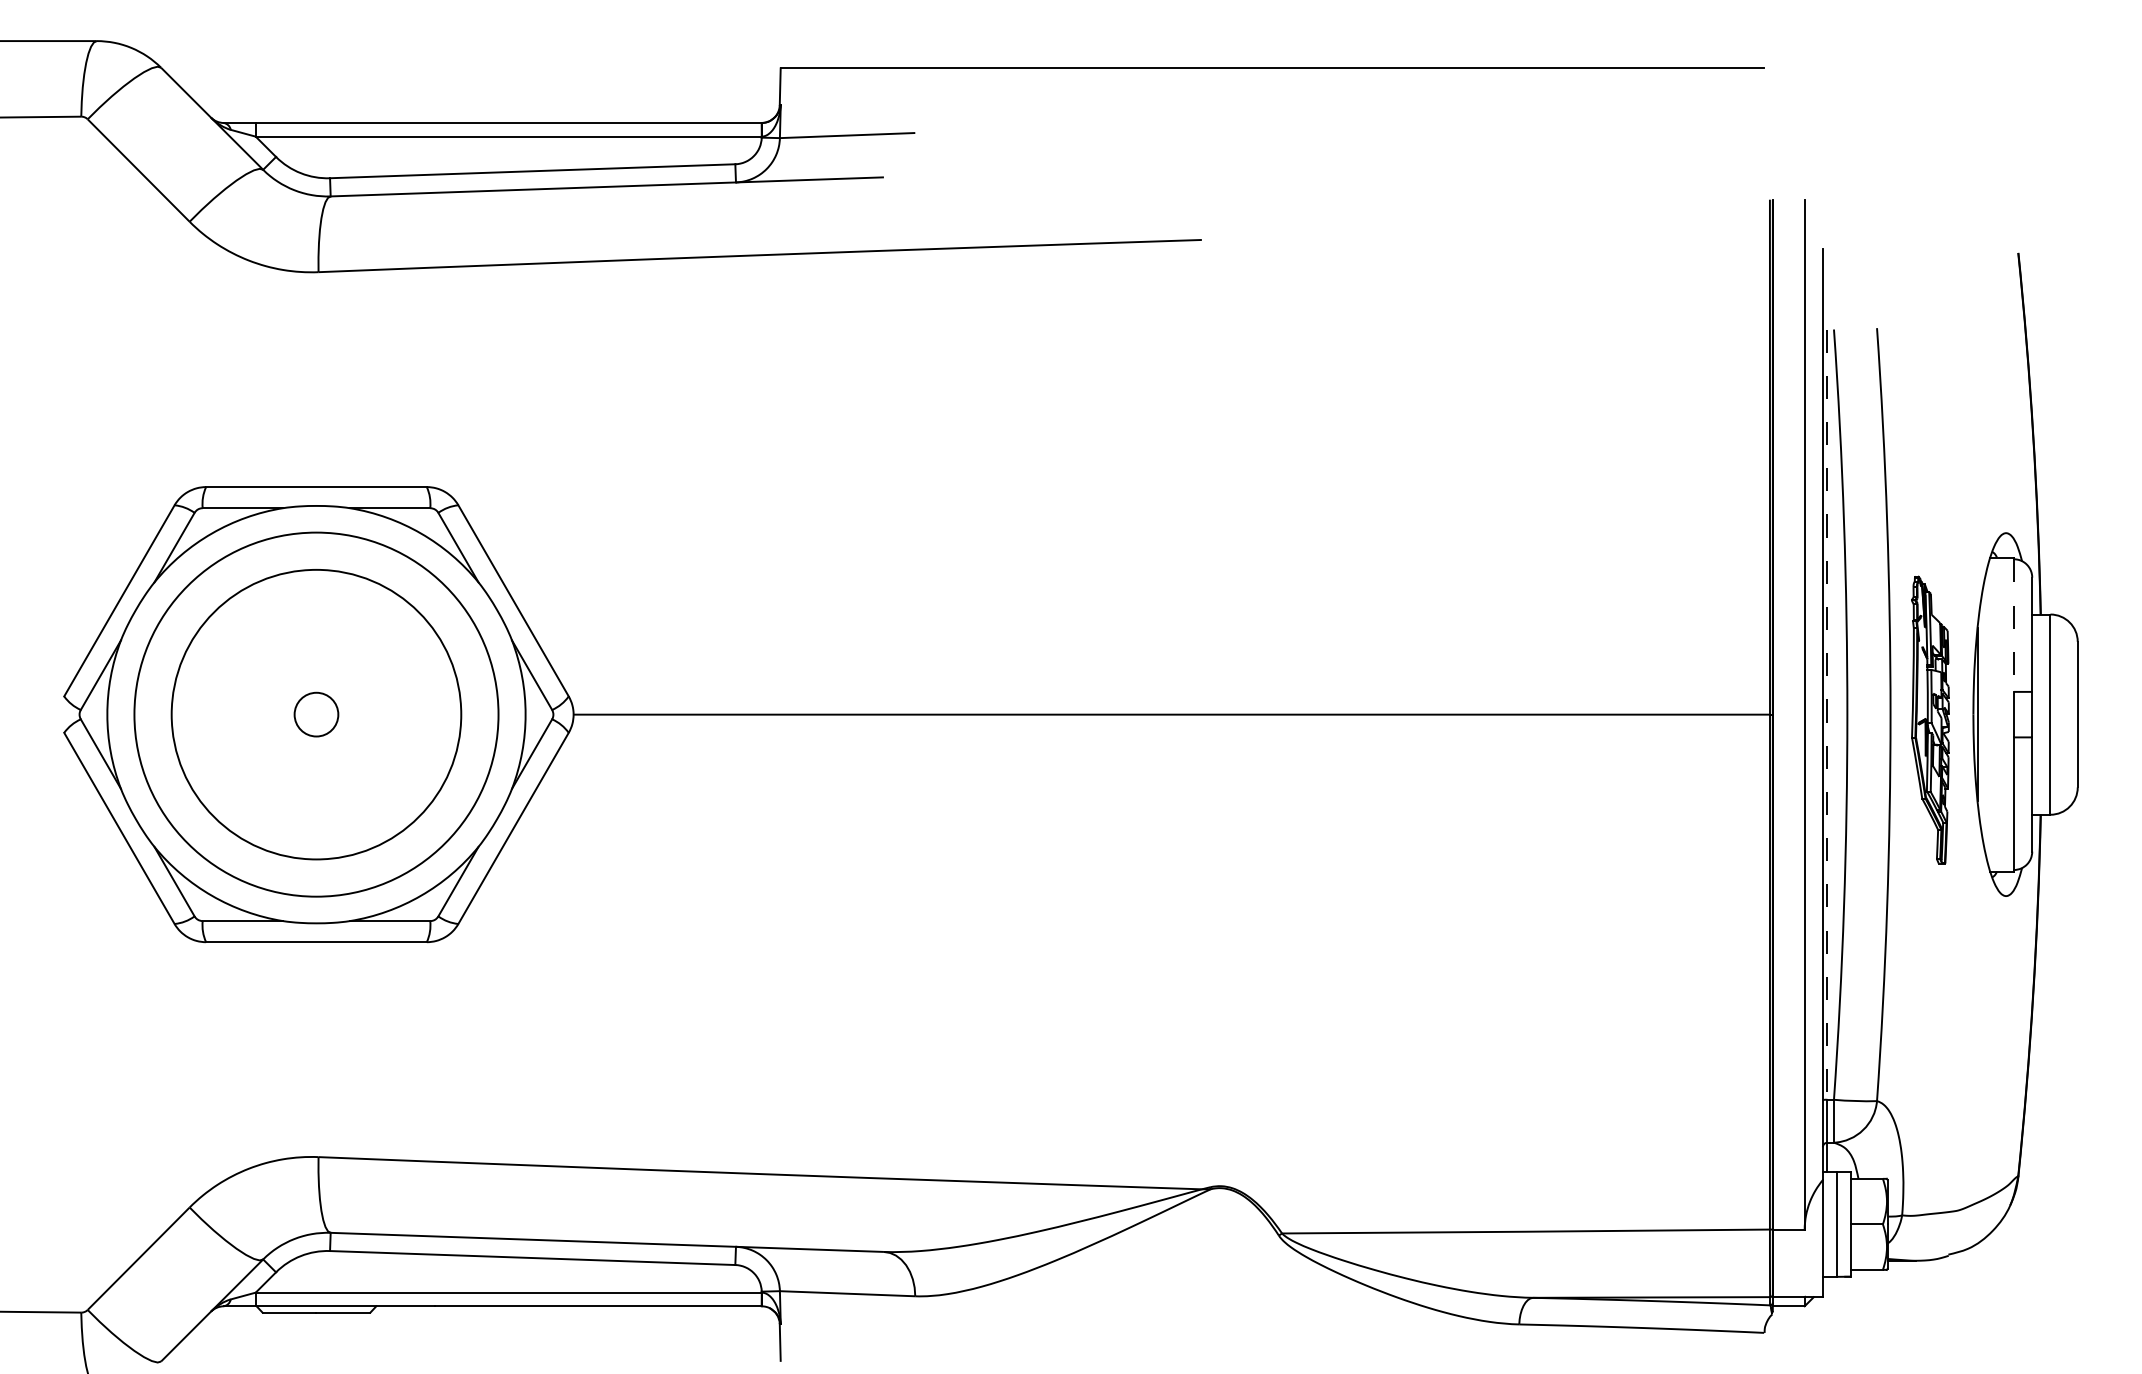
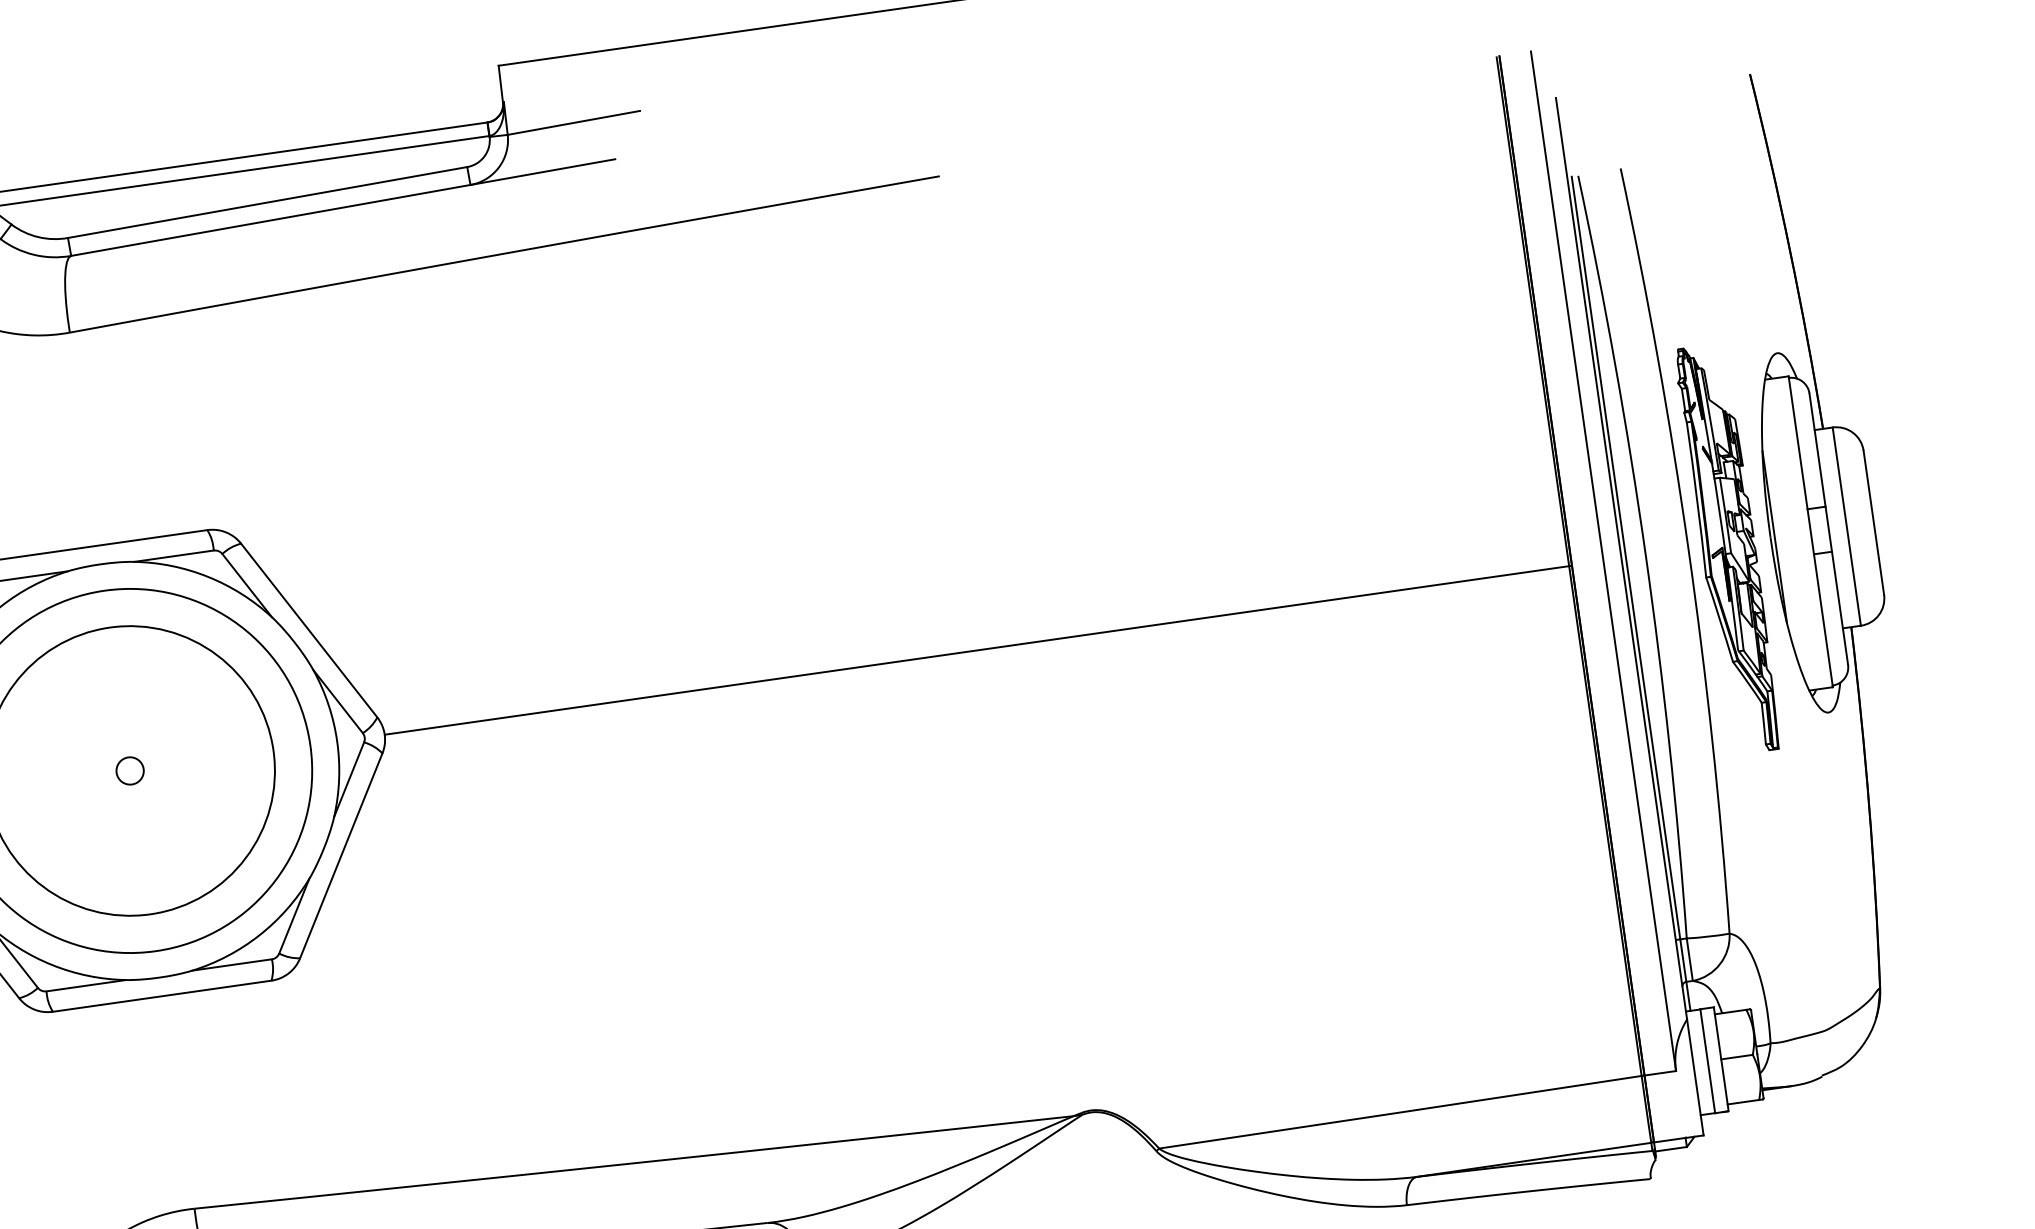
line: (2014, 626) -> (1798, 444), dashed -> solid
circle: (316, 714) -> (130, 770), size x0.62
line: (1827, 715) -> (1626, 558), dashed -> solid
part: (1930, 719) -> (1728, 548), size x1.43

